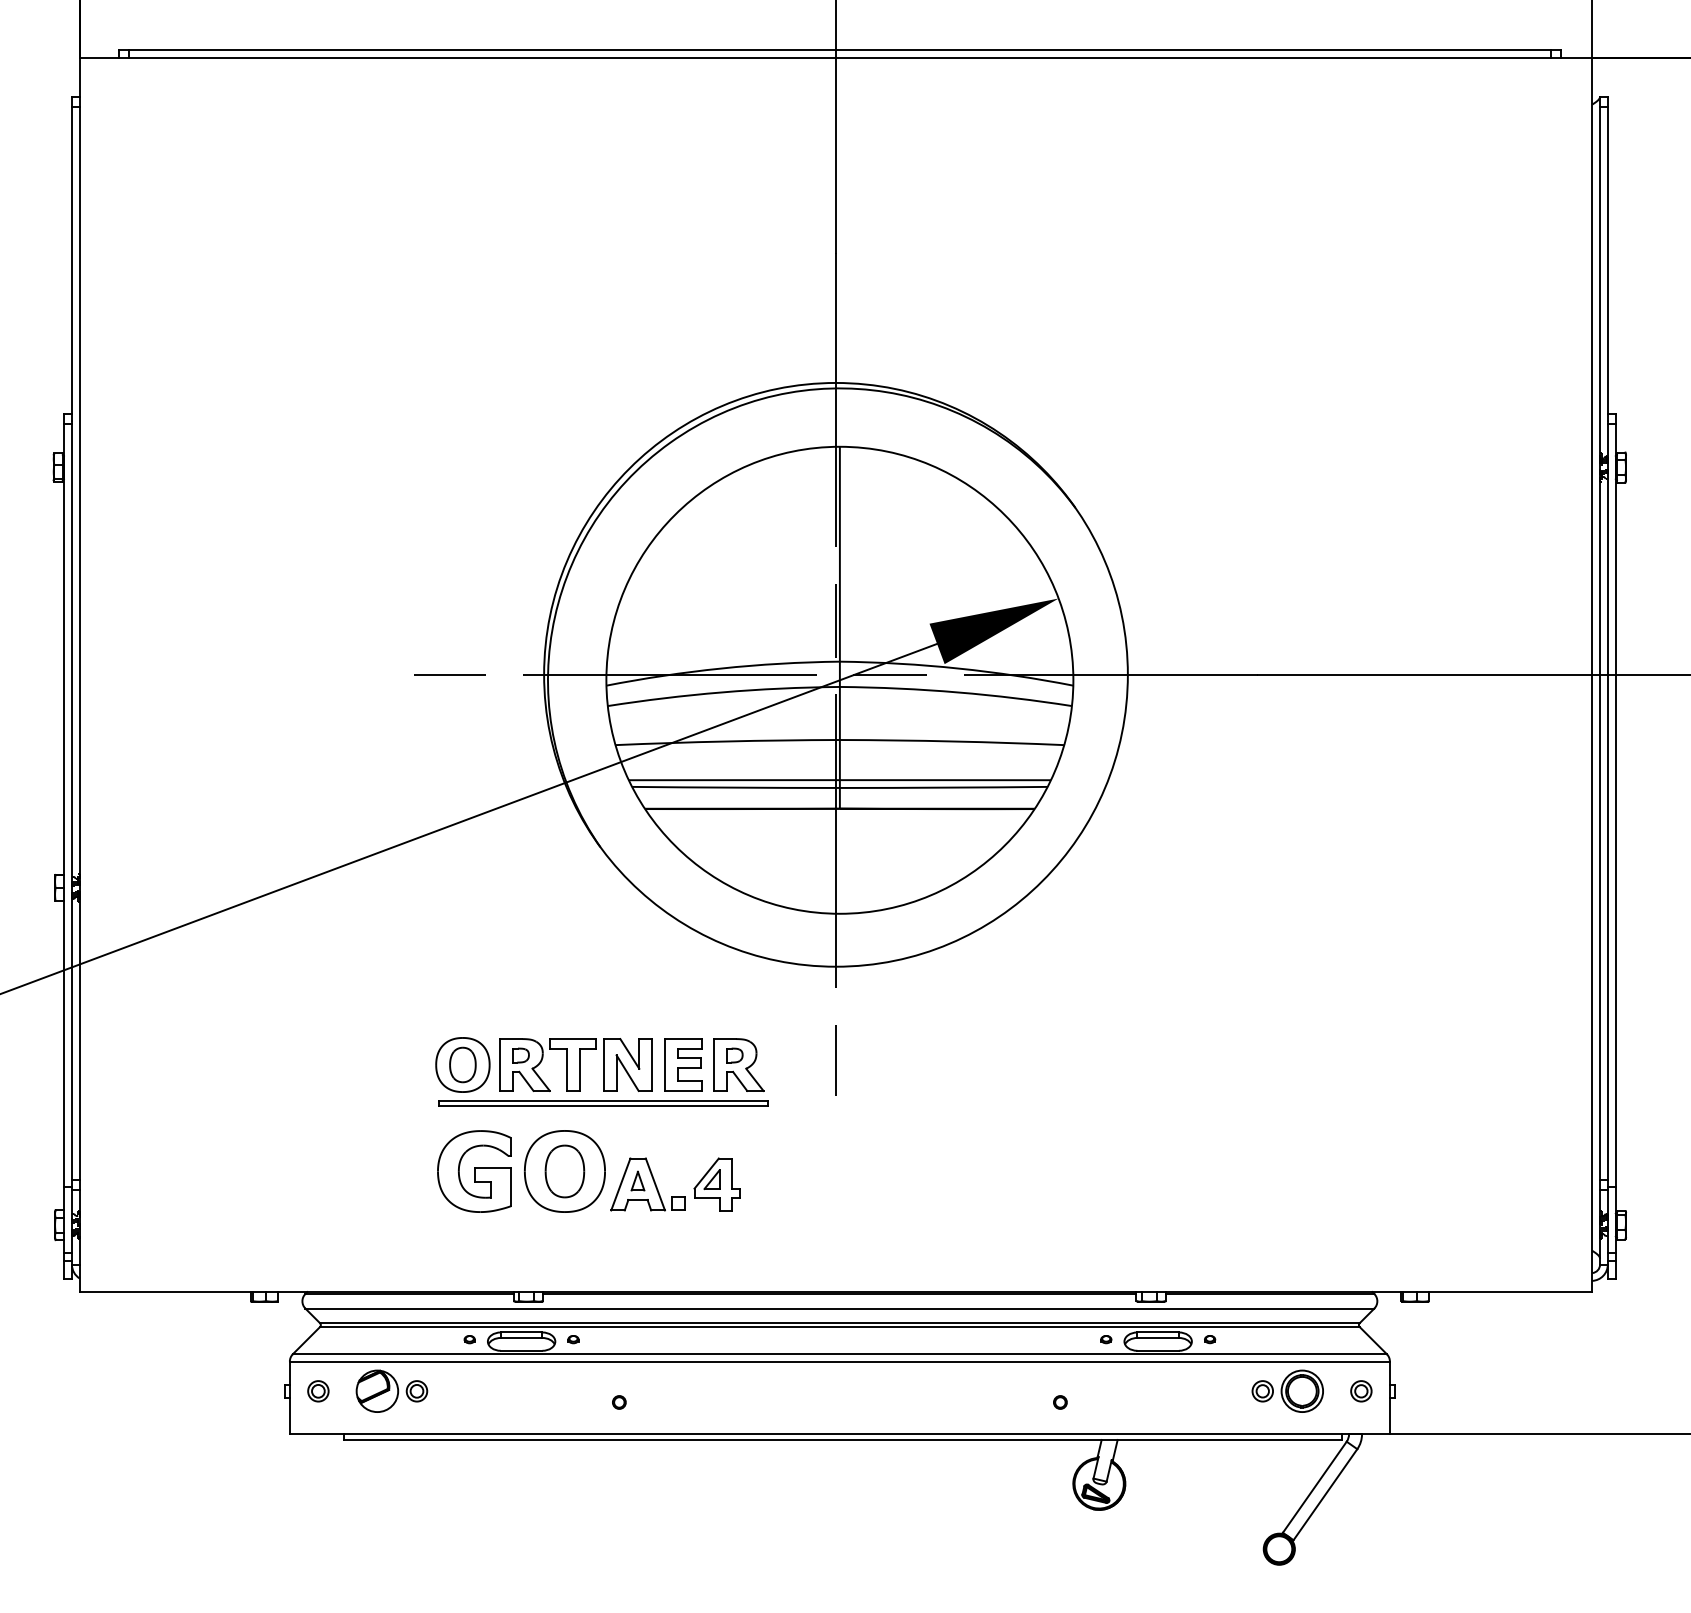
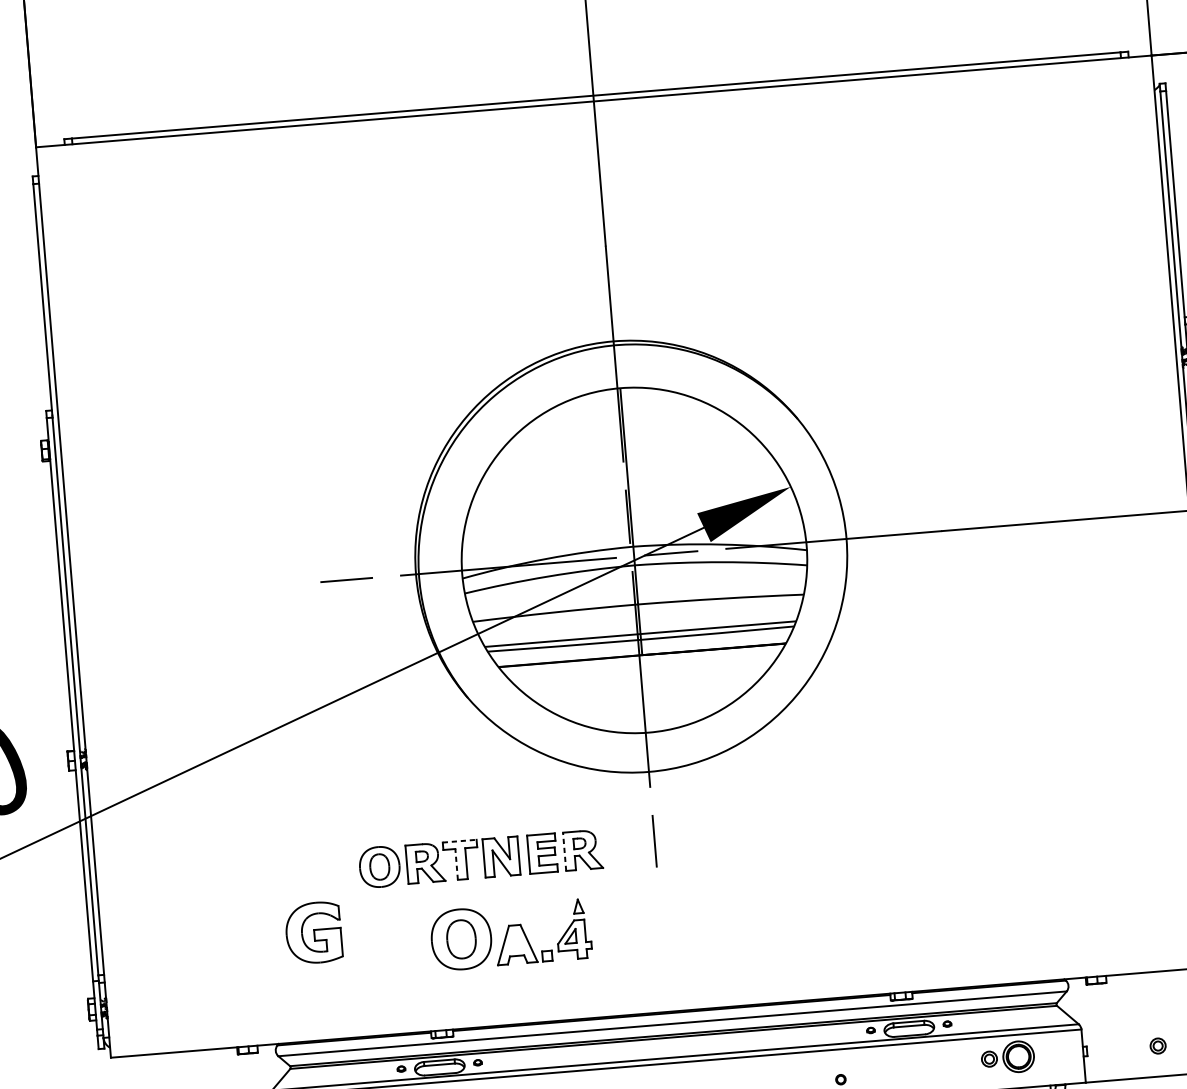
line: (573, 1039) -> (459, 841), solid -> dashed
line: (713, 1065) -> (564, 852), solid -> dashed
line: (566, 1070) -> (456, 864), solid -> dashed
part: (603, 1103) -> (485, 886), removed
part: (474, 1171) -> (313, 932), moved
part: (637, 1180) -> (577, 906), moved
part: (1361, 1391) -> (1158, 1046), moved

